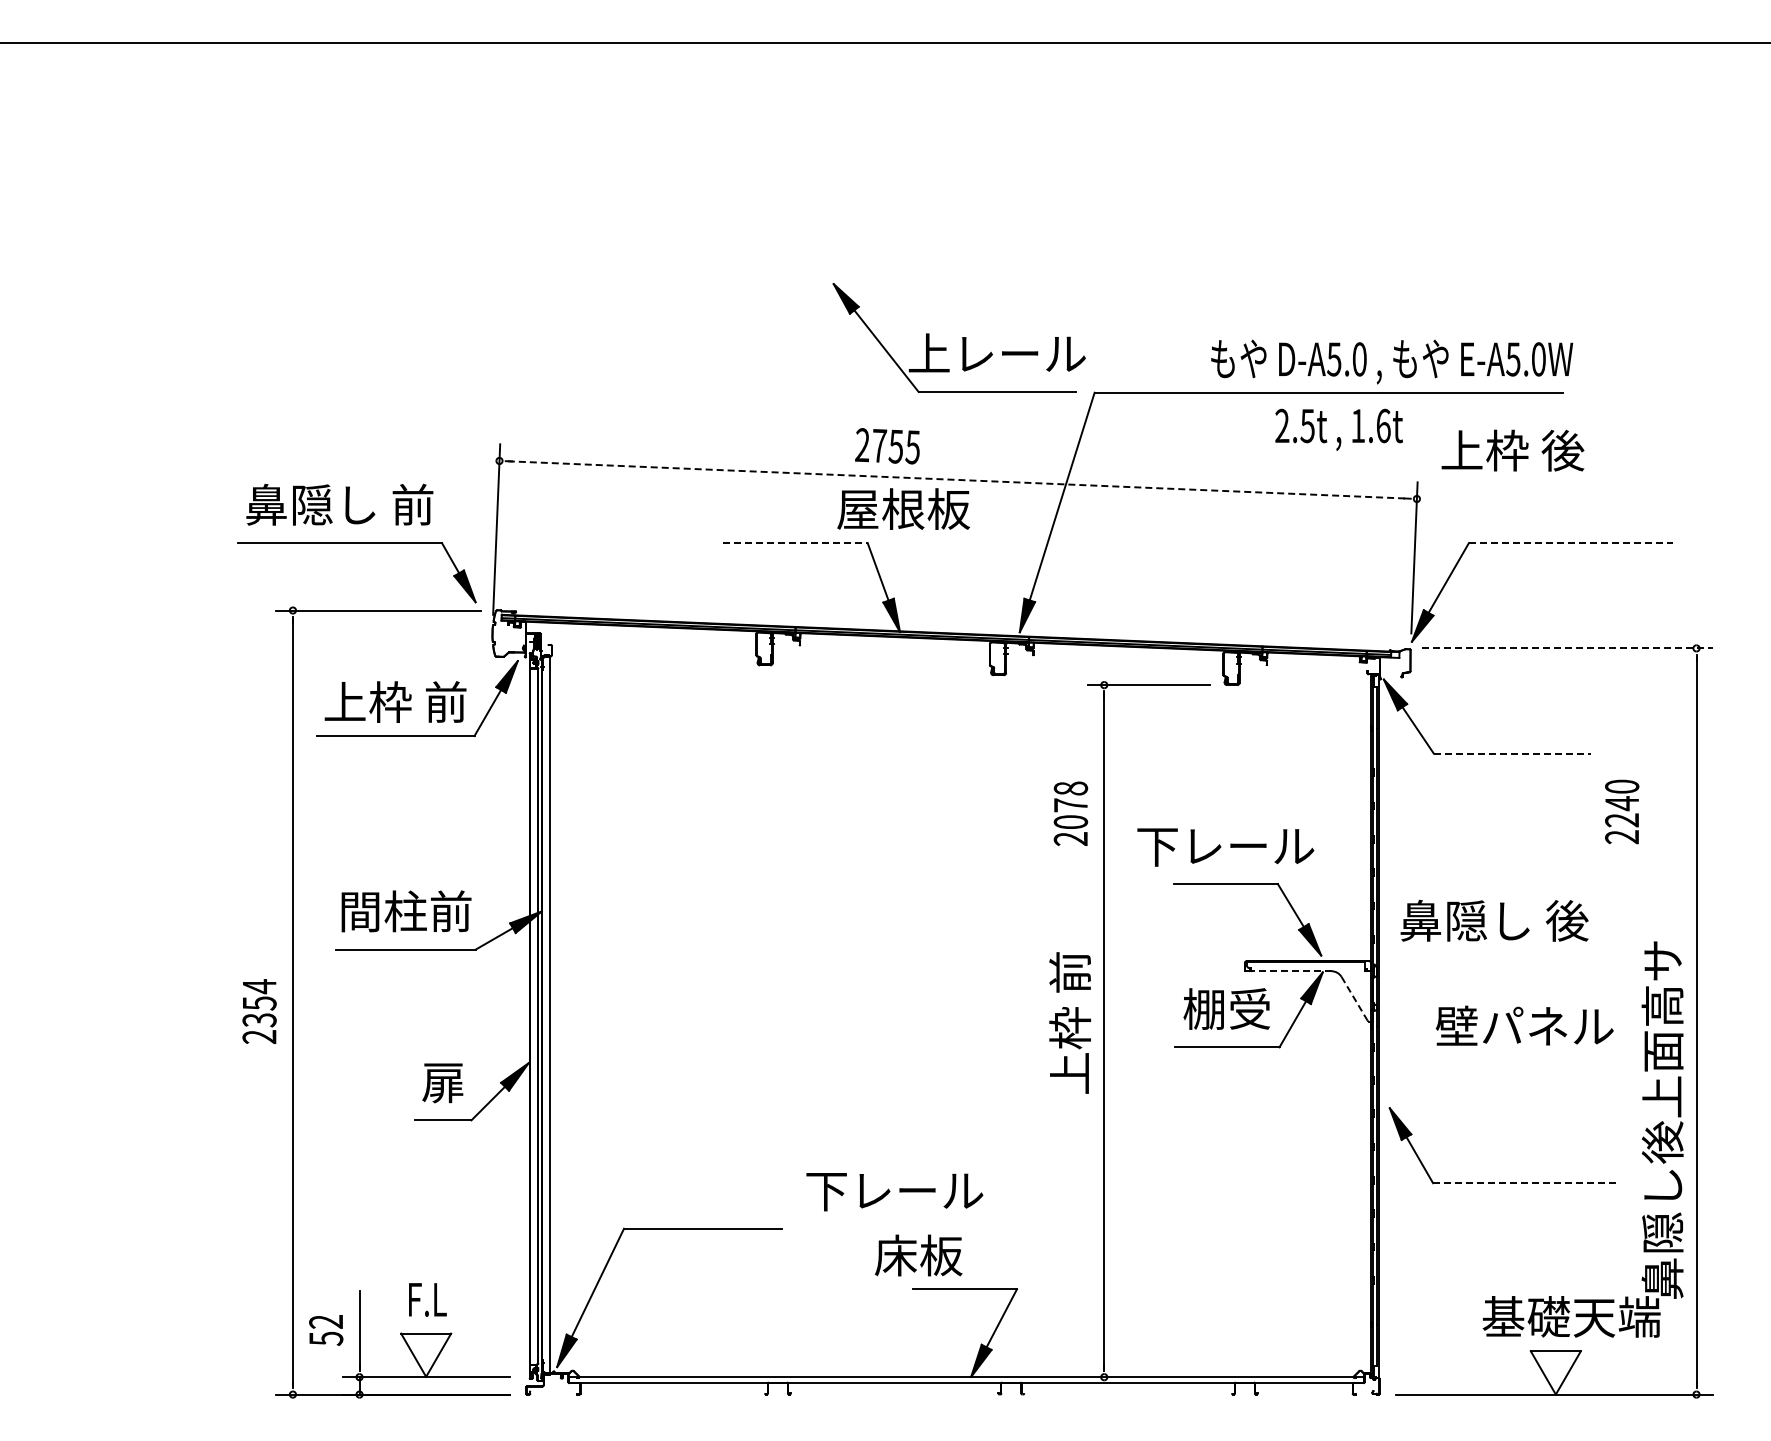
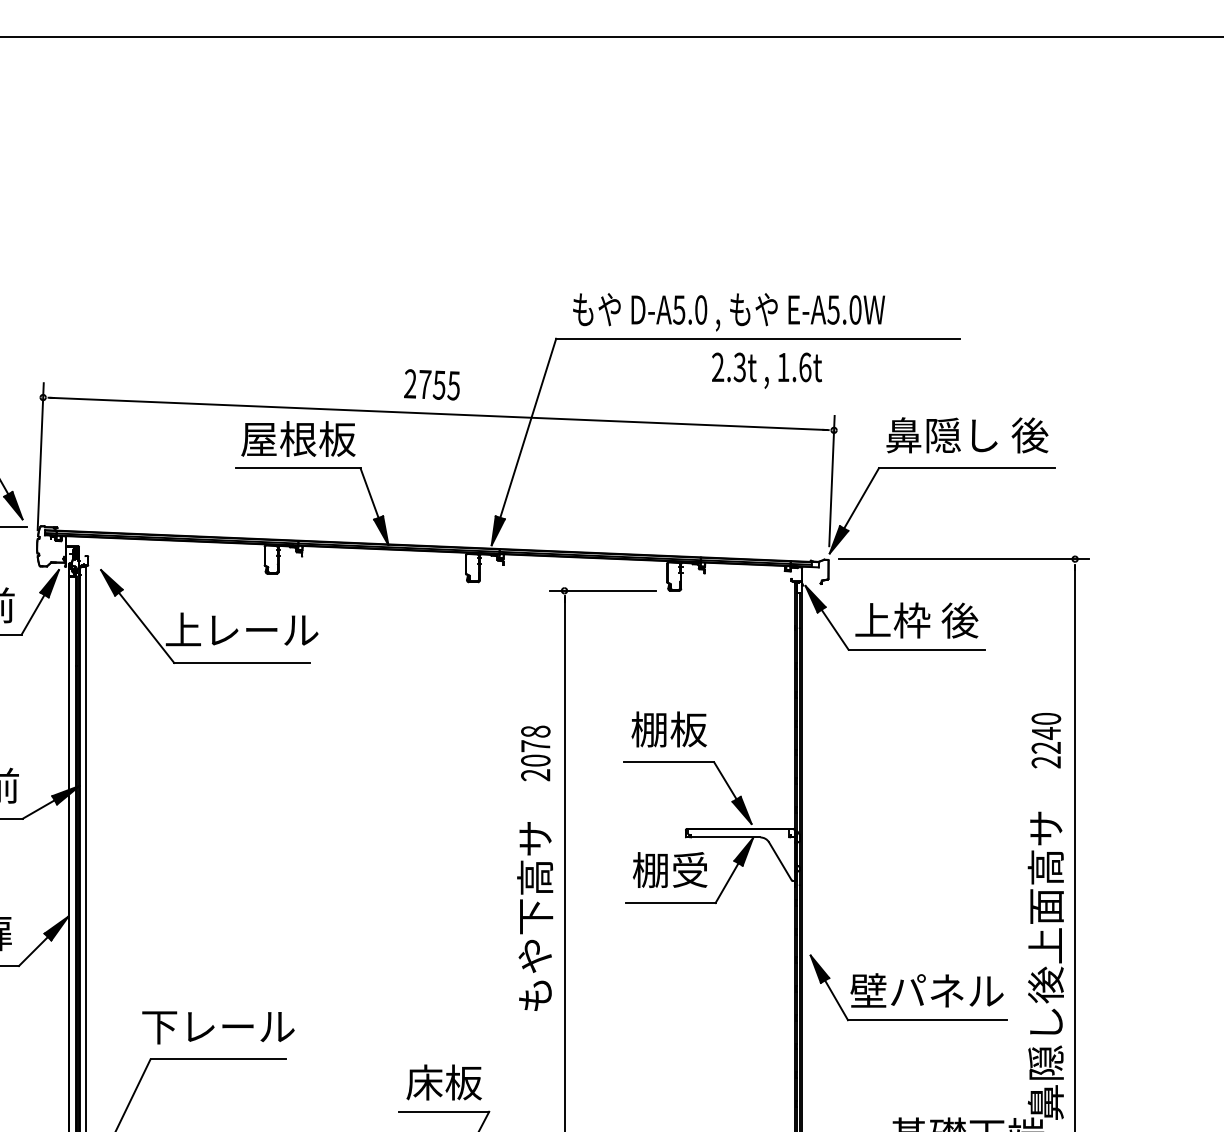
part: (958, 337) -> (208, 616), moved
text: (1392, 361) -> (729, 311), moved
text: (1307, 425) -> (739, 366), 2.5t -> 2.3t
text: (887, 446) -> (431, 385), moved
text: (1512, 450) -> (916, 620), moved
line: (958, 479) -> (438, 413), dashed -> solid
text: (903, 508) -> (298, 438), moved
line: (796, 543) -> (299, 468), dashed -> solid
line: (1571, 543) -> (967, 468), dashed -> solid
line: (1568, 648) -> (964, 559), dashed -> solid
line: (1512, 753) -> (916, 649), dashed -> solid
text: (1622, 811) -> (1046, 740), moved
text: (1070, 813) -> (535, 753), moved
text: (1225, 845) -> (669, 729), 下レール -> 棚板
text: (1494, 920) -> (967, 435), moved
line: (1291, 971) -> (725, 837), dashed -> solid
line: (1354, 998) -> (780, 860), dashed -> solid
text: (1524, 1025) -> (926, 990), moved
text: (1070, 1062) -> (535, 916), 上枠 前 -> もや下高サ
line: (1525, 1183) -> (927, 1020), dashed -> solid
text: (894, 1192) -> (218, 1028), moved
text: (918, 1255) -> (444, 1082), moved

